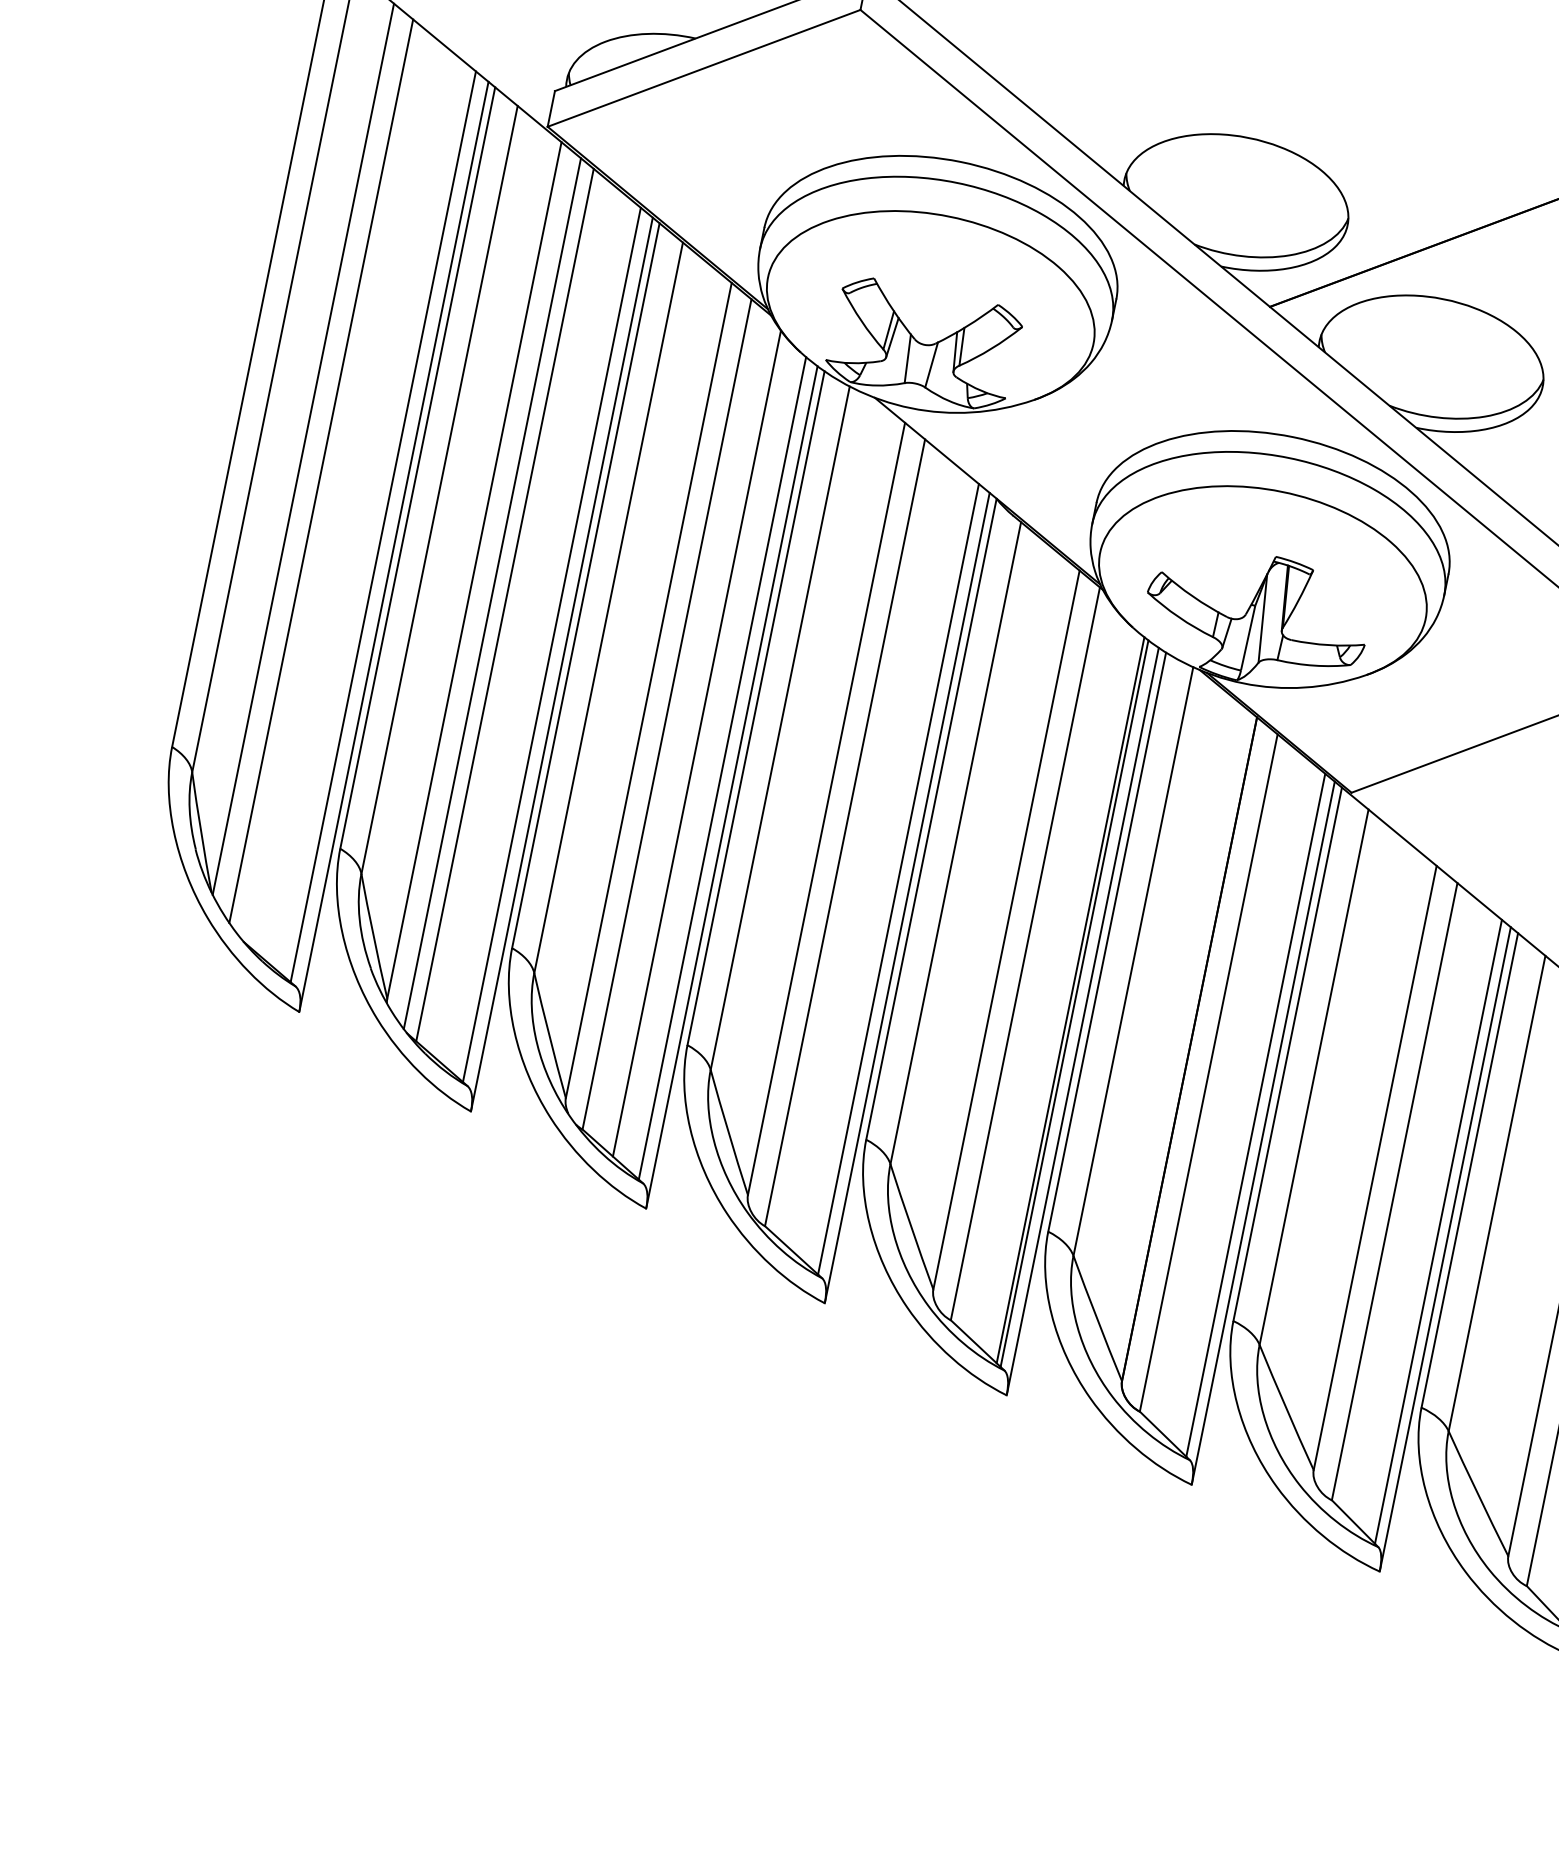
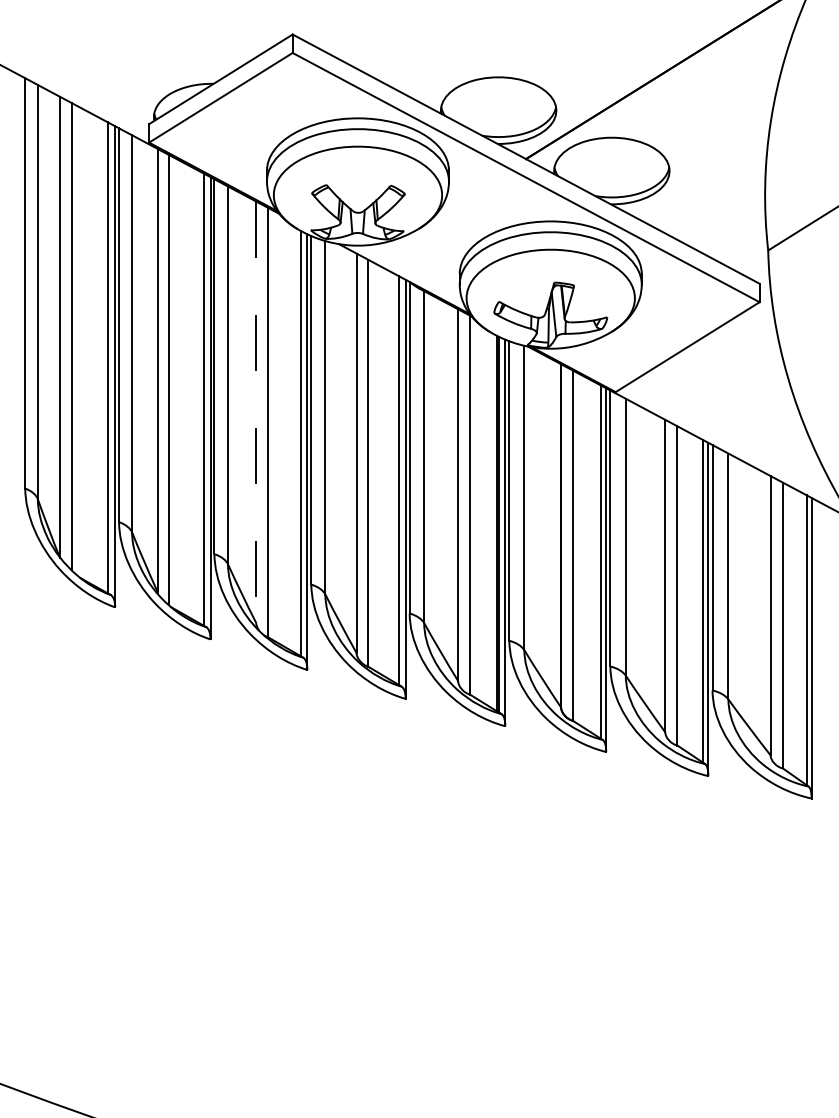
line: (505, 605) -> (176, 384), removed
line: (649, 690) -> (256, 412), solid -> dashed
line: (696, 742) -> (285, 433), removed

